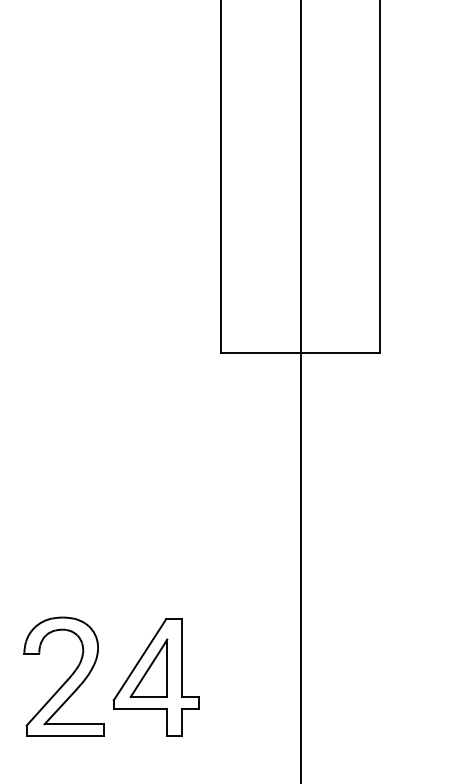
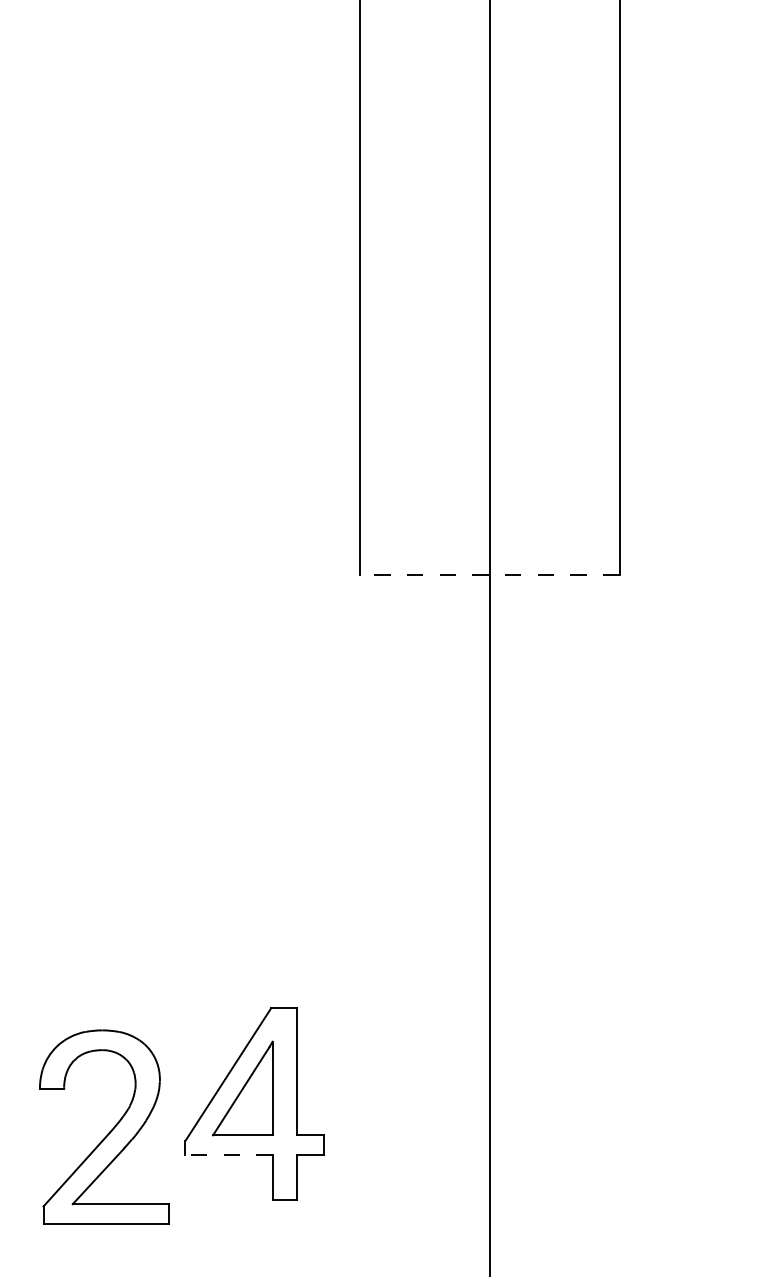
line: (300, 352) -> (489, 574), solid -> dashed
part: (63, 676) -> (103, 1126), moved
line: (140, 709) -> (229, 1155), solid -> dashed

